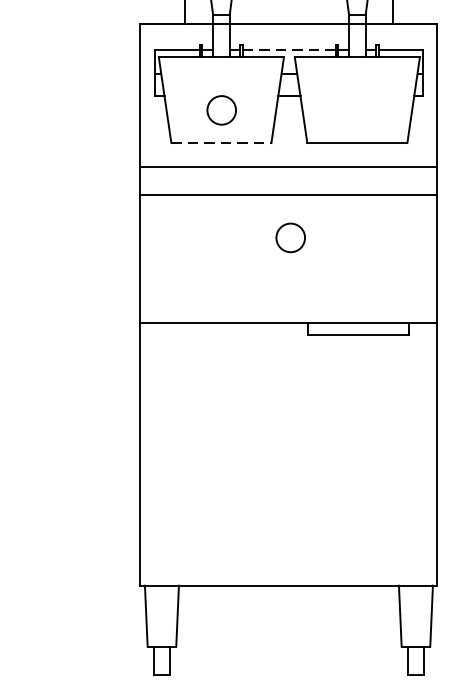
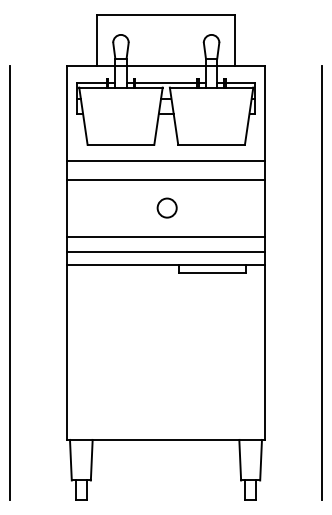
line: (288, 49) -> (165, 82), dashed -> solid
circle: (220, 109) -> (120, 122), removed
line: (222, 142) -> (121, 144), dashed -> solid
line: (288, 282) -> (165, 237), added
line: (288, 303) -> (165, 251), added
line: (54, 349) -> (9, 282), added

